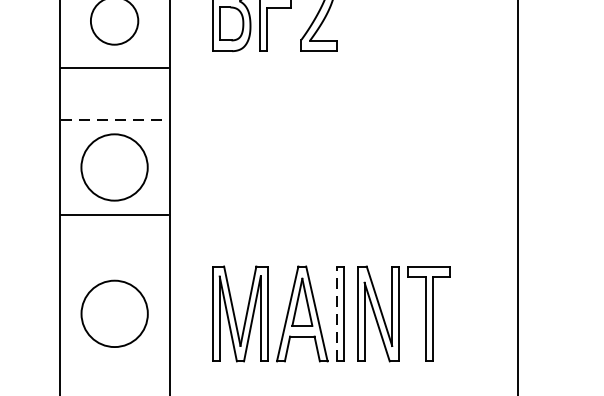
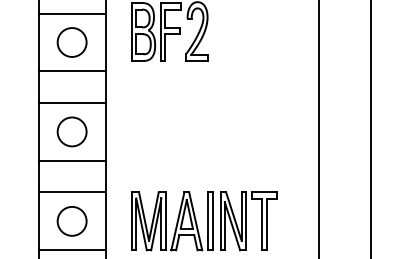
line: (115, 120) -> (72, 103), dashed -> solid
circle: (113, 166) -> (71, 131), size x0.71
line: (115, 266) -> (72, 192), added
circle: (113, 314) -> (71, 221), size x0.71
line: (337, 314) -> (208, 221), dashed -> solid
line: (115, 361) -> (72, 250), added

